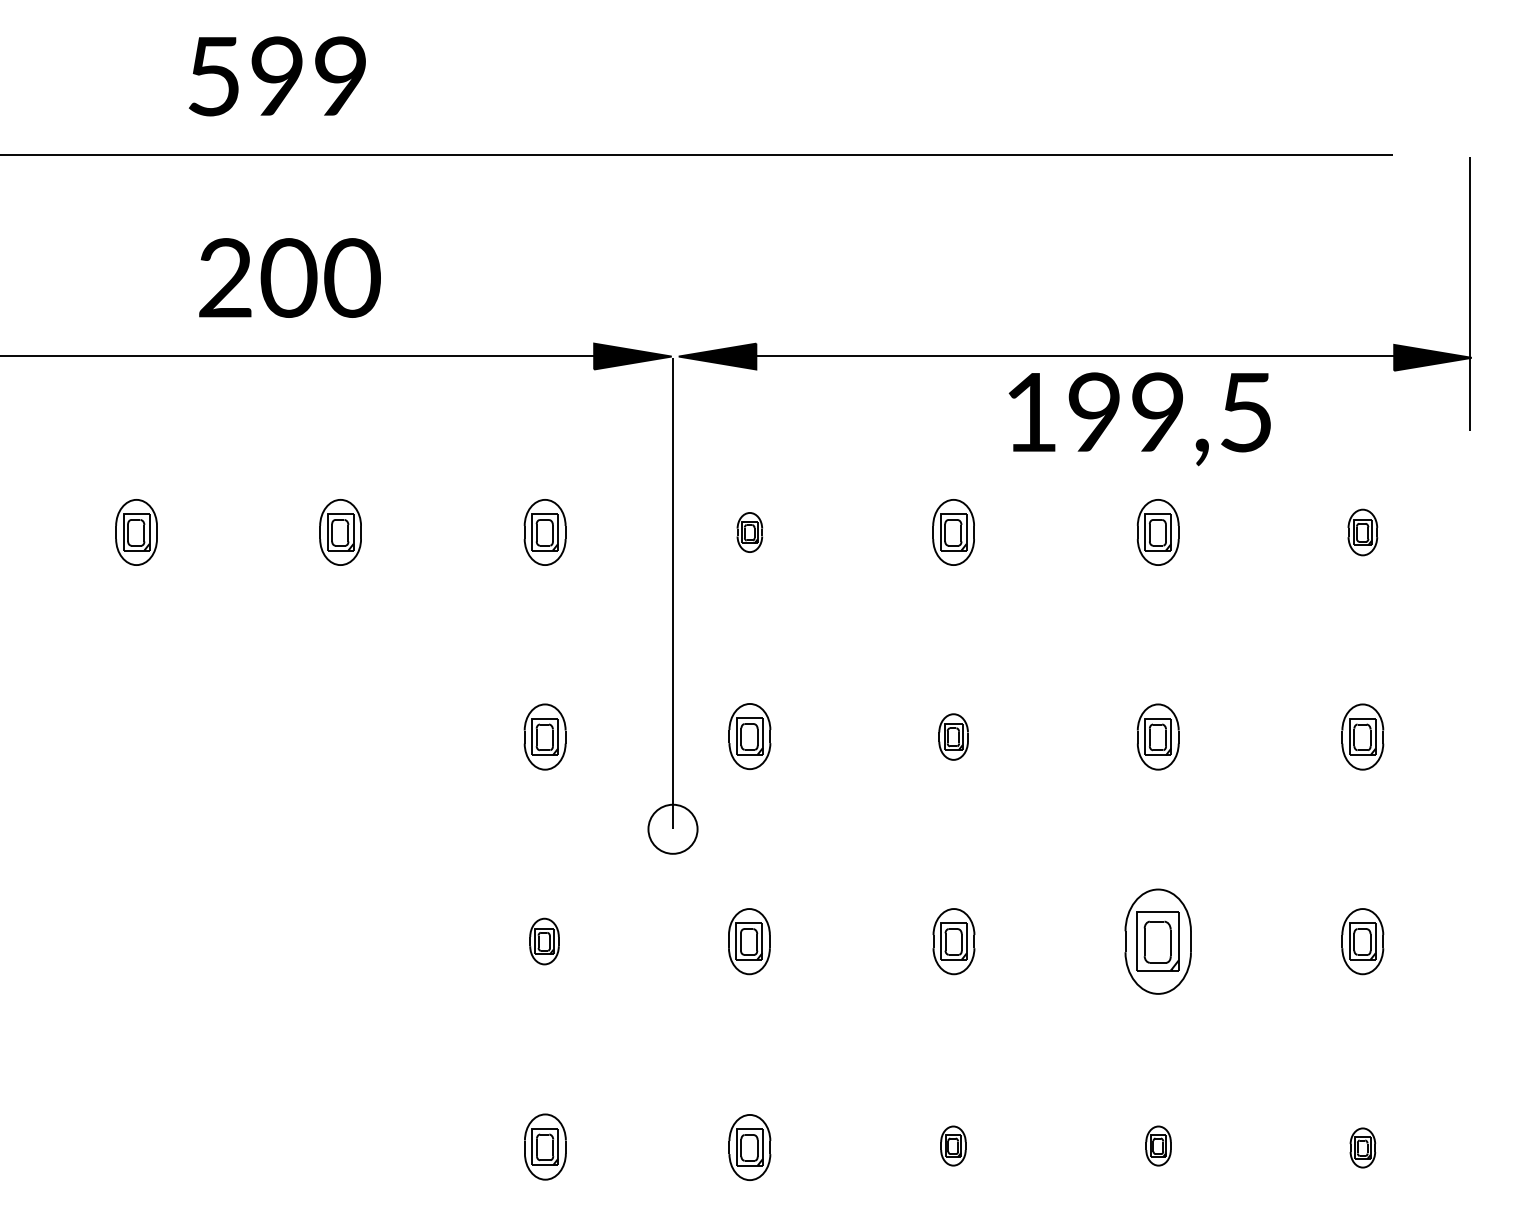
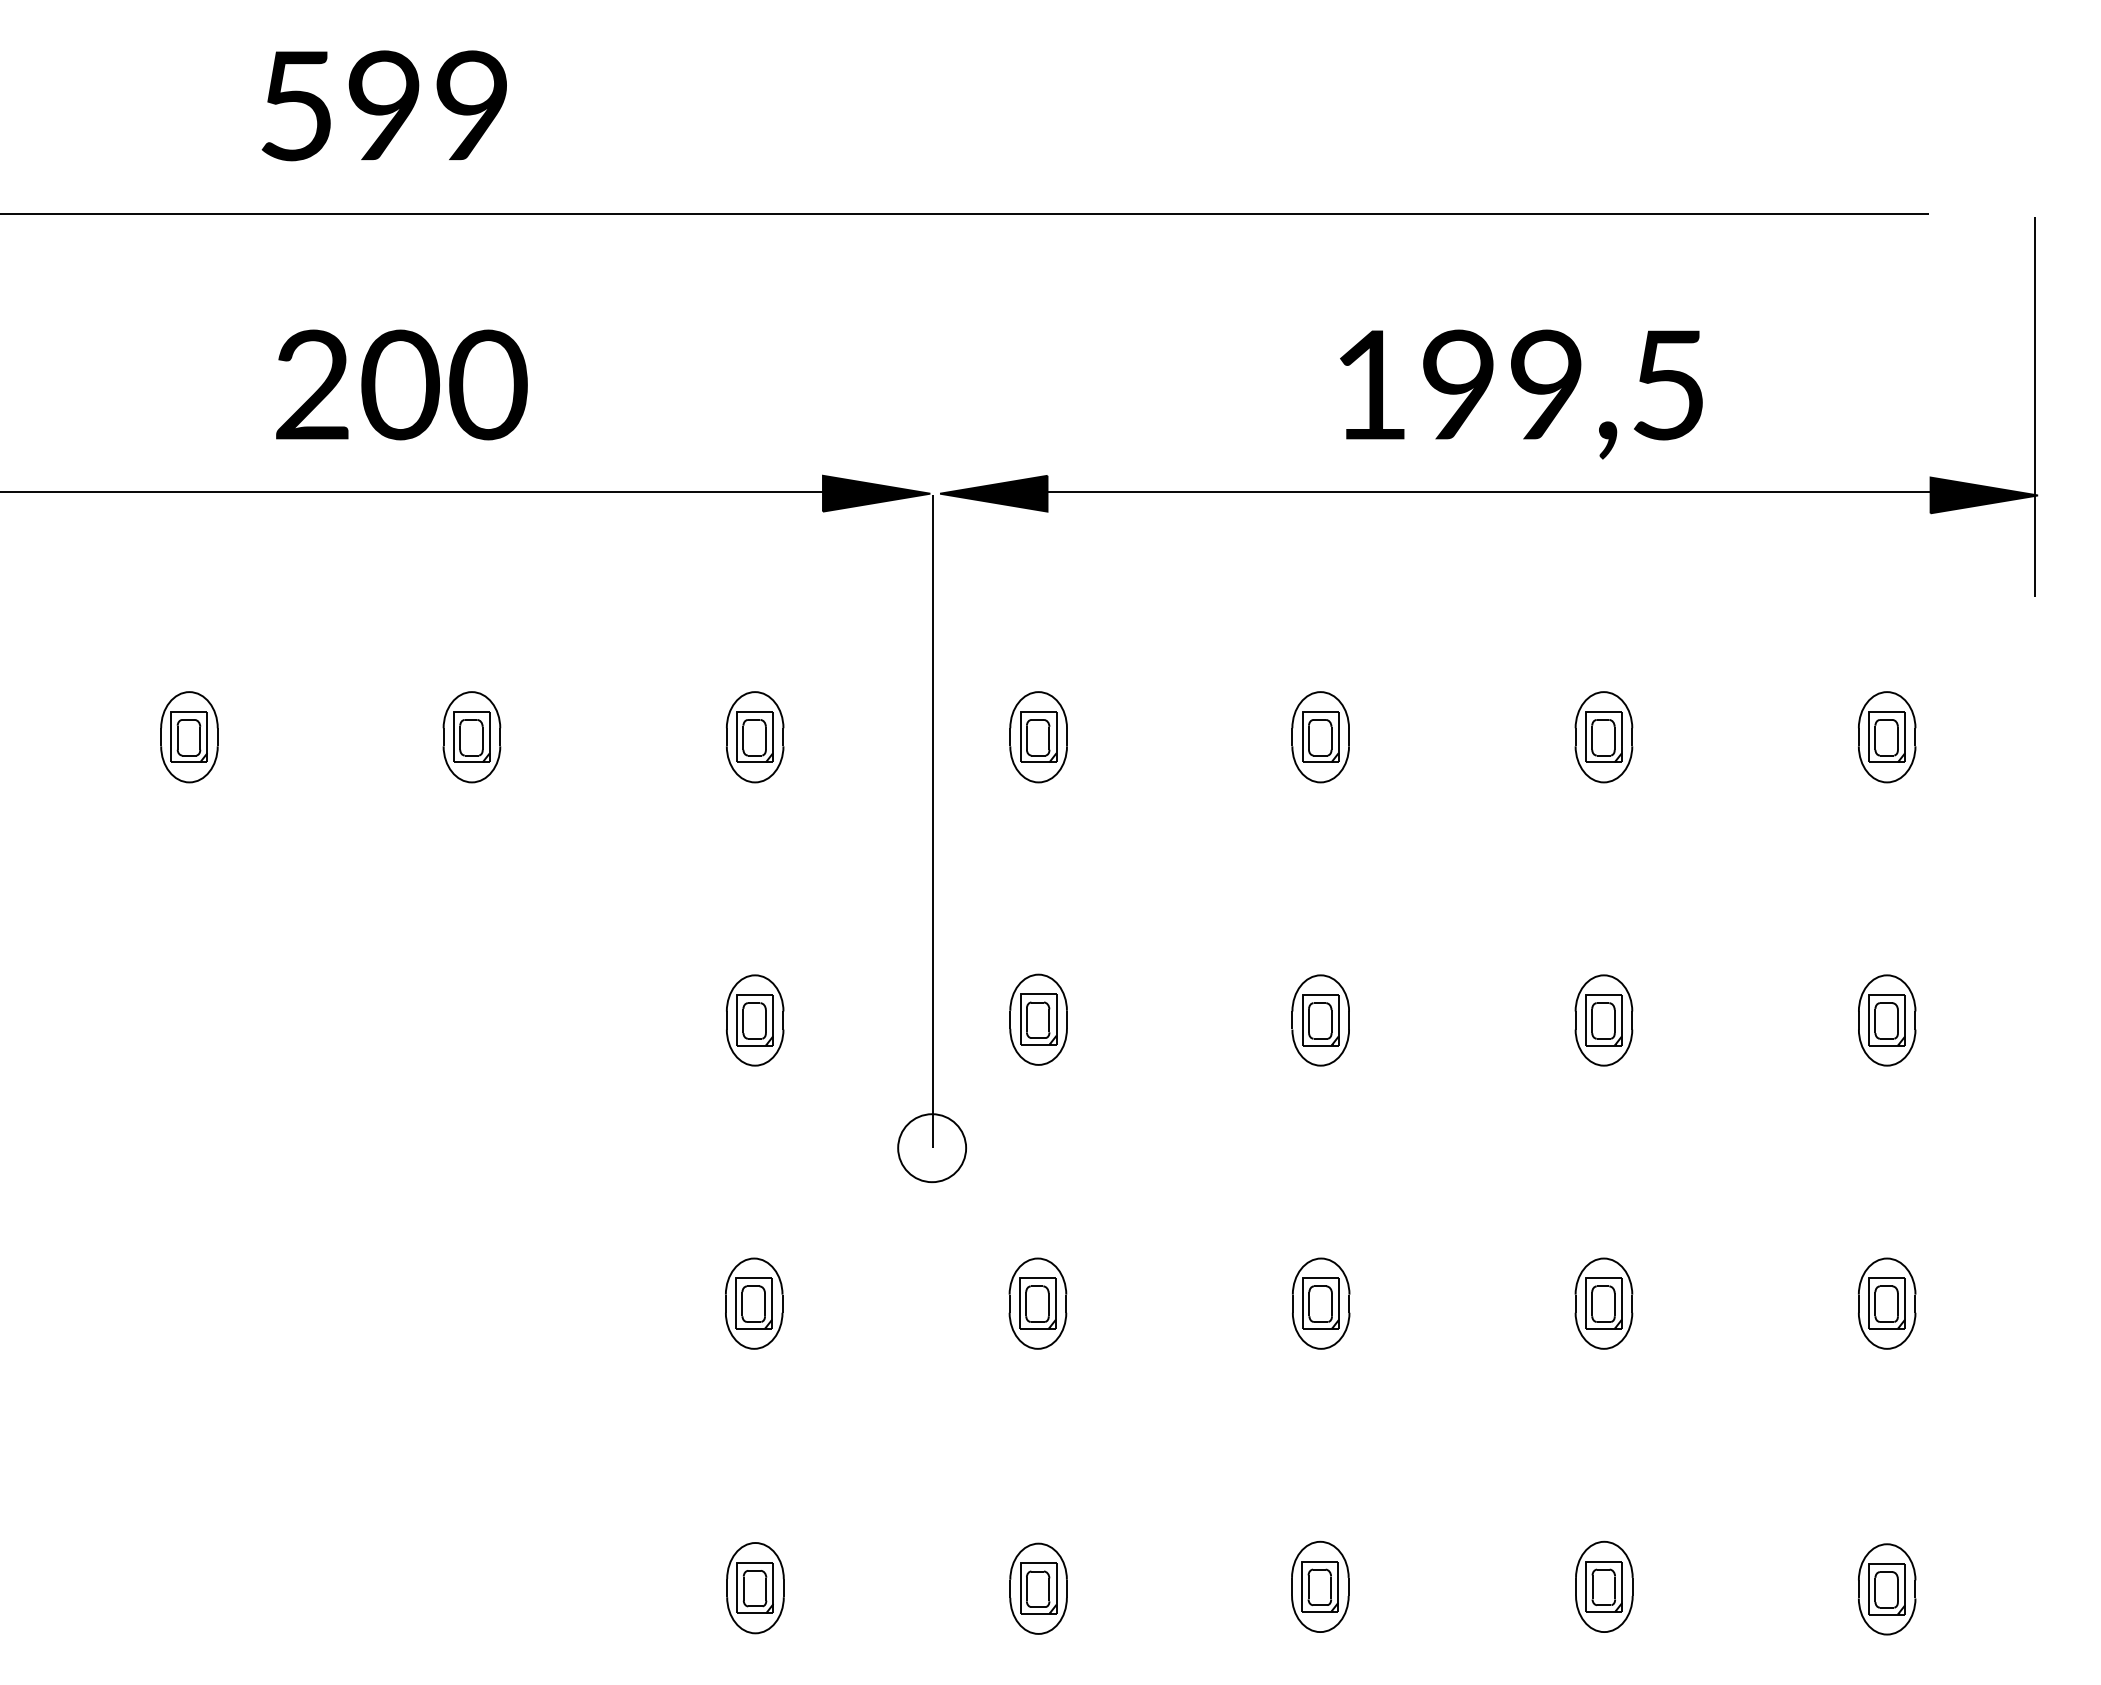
text: (1139, 419) -> (1521, 394), moved
part: (749, 532) -> (1038, 737), size x1.67
part: (1363, 532) -> (1887, 737), size x1.43
part: (953, 737) -> (1320, 1020), size x1.43
part: (544, 941) -> (754, 1303), size x1.43
part: (1157, 941) -> (1603, 1303), size x0.62
part: (953, 1145) -> (1320, 1586), size x1.67
part: (1158, 1145) -> (1604, 1586), size x1.67
part: (1363, 1148) -> (1887, 1589), size x1.67

